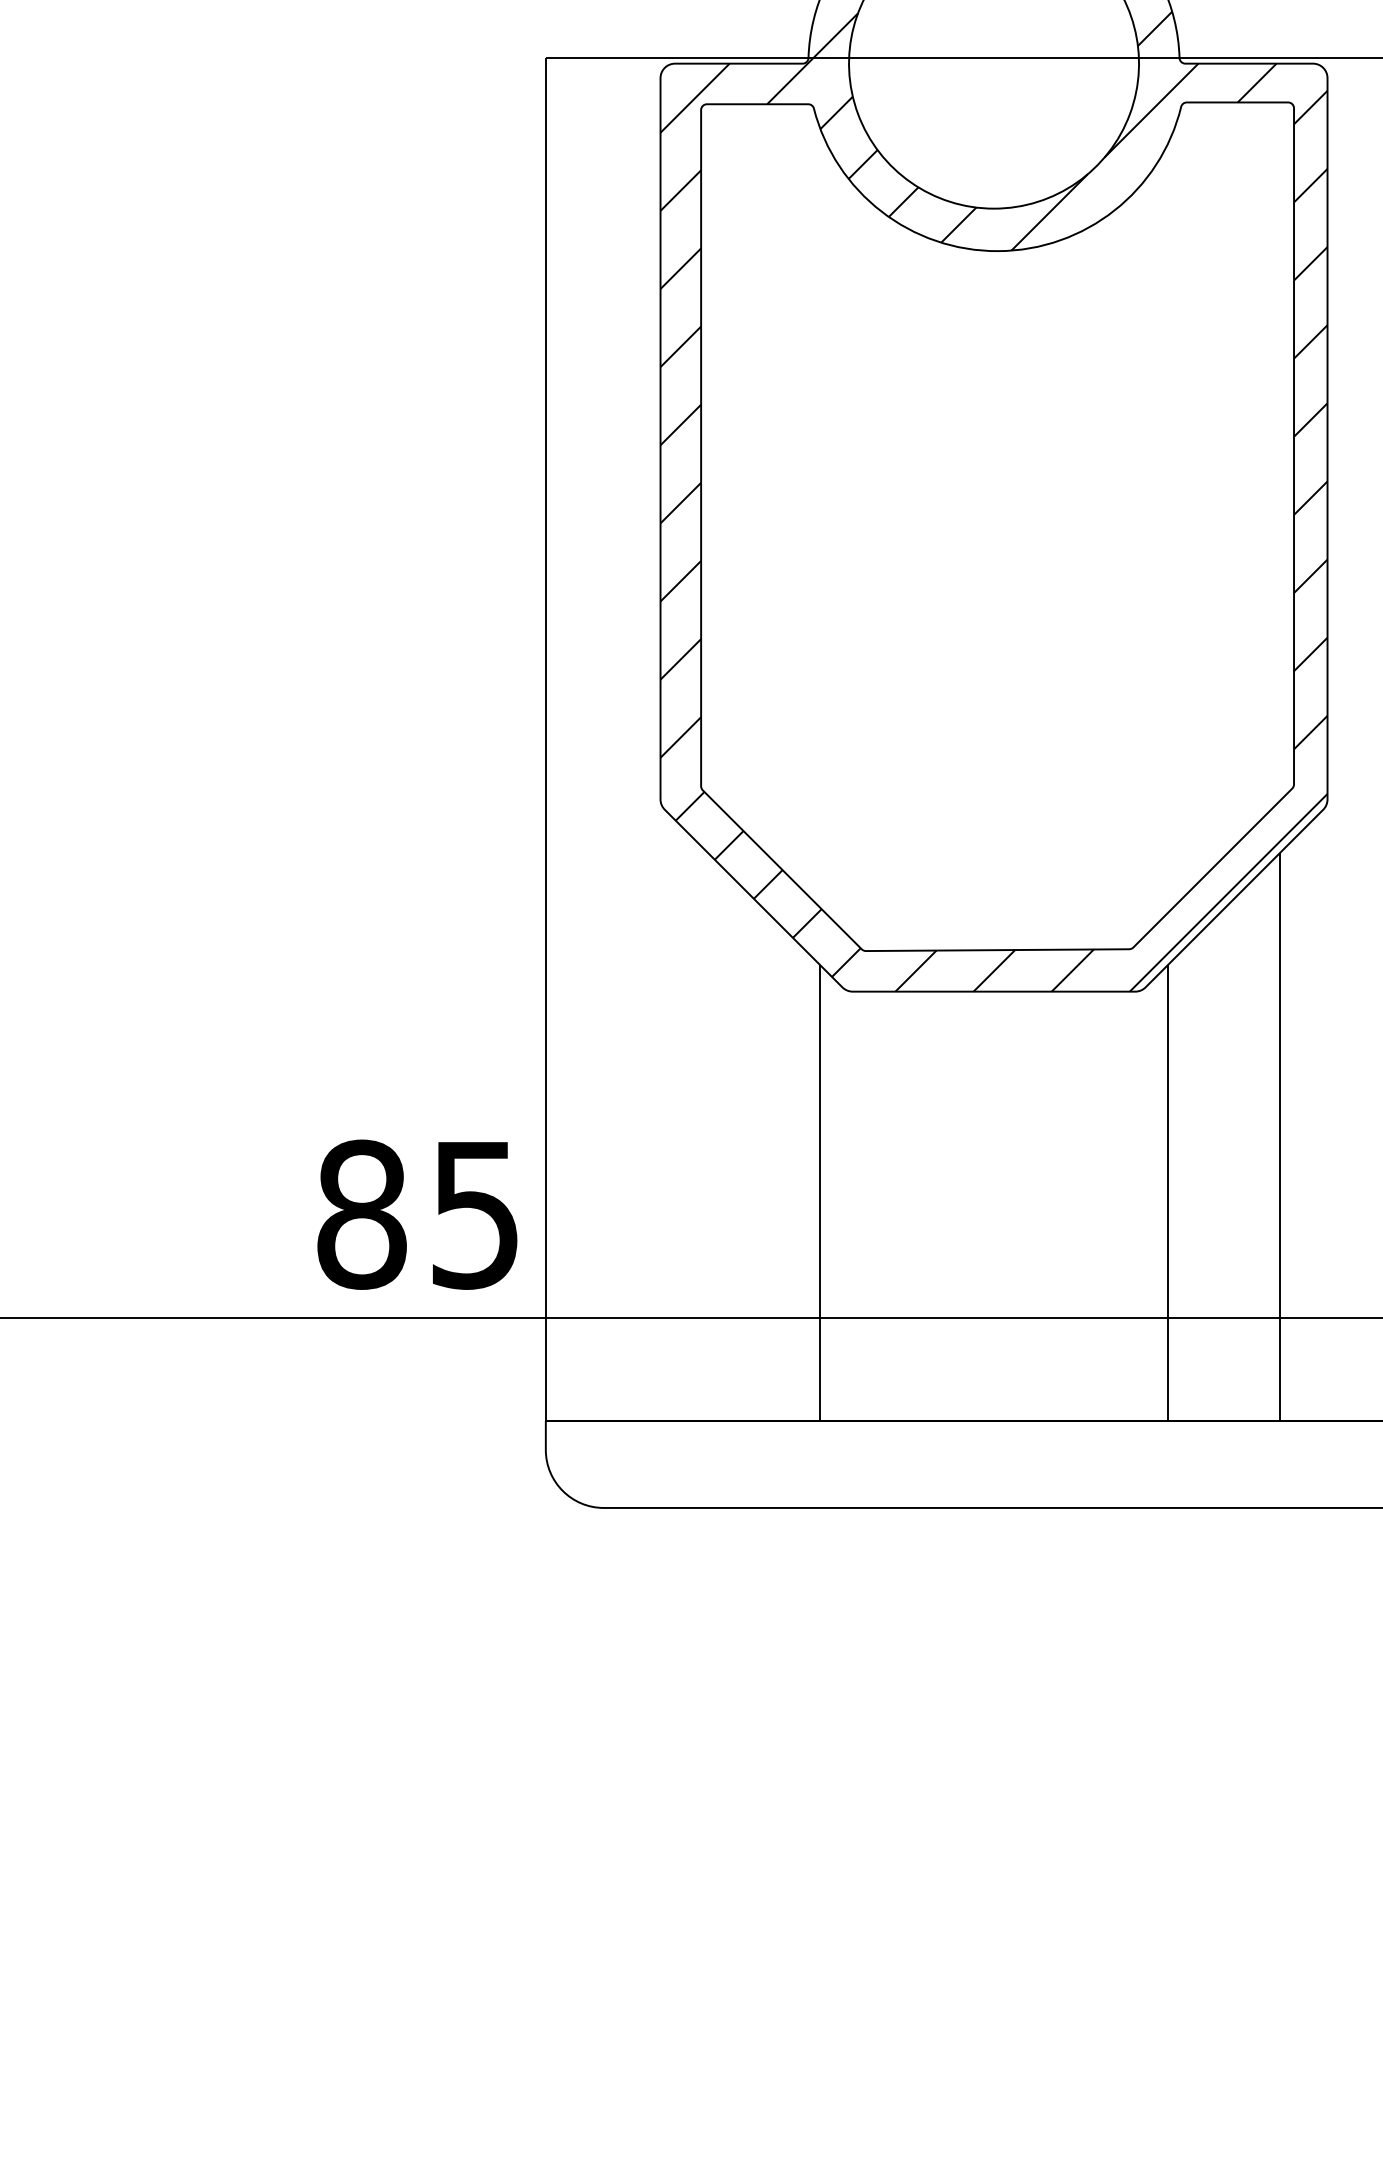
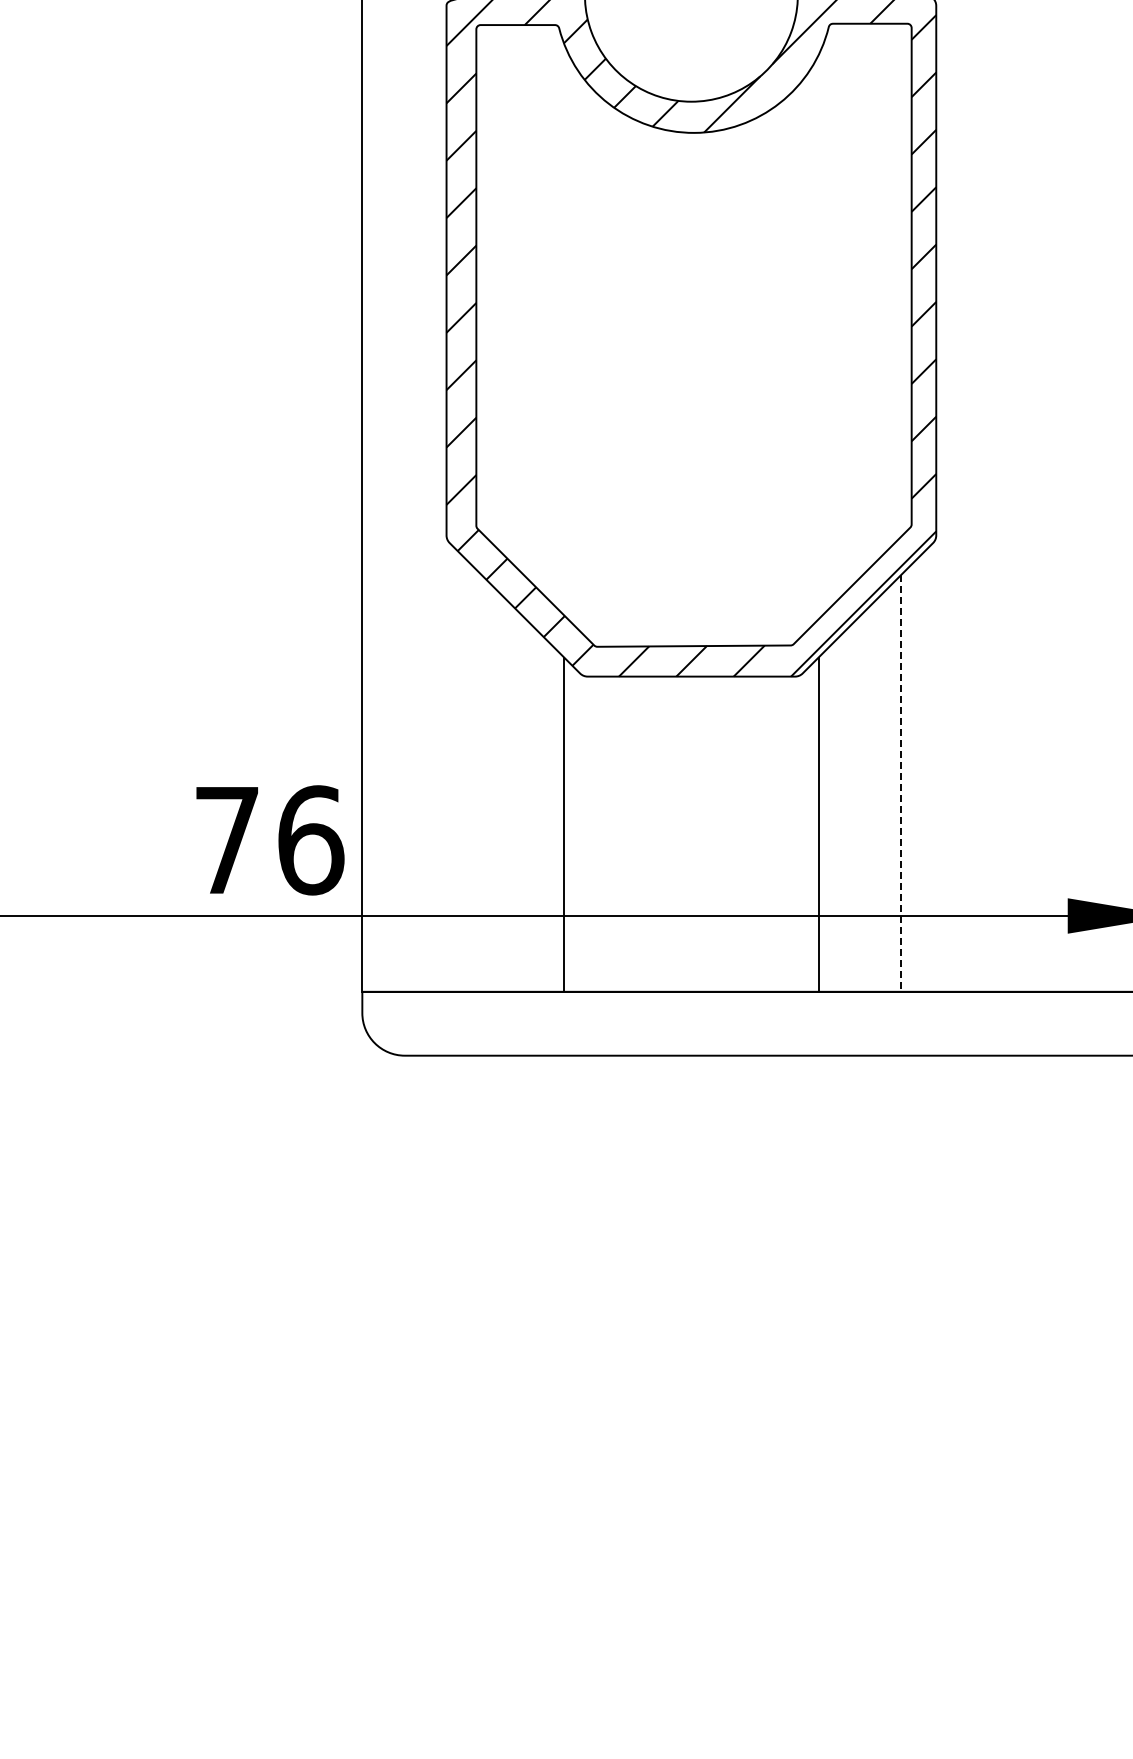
line: (1280, 1137) -> (901, 783), solid -> dashed
text: (419, 1214) -> (269, 840), 85 -> 76

